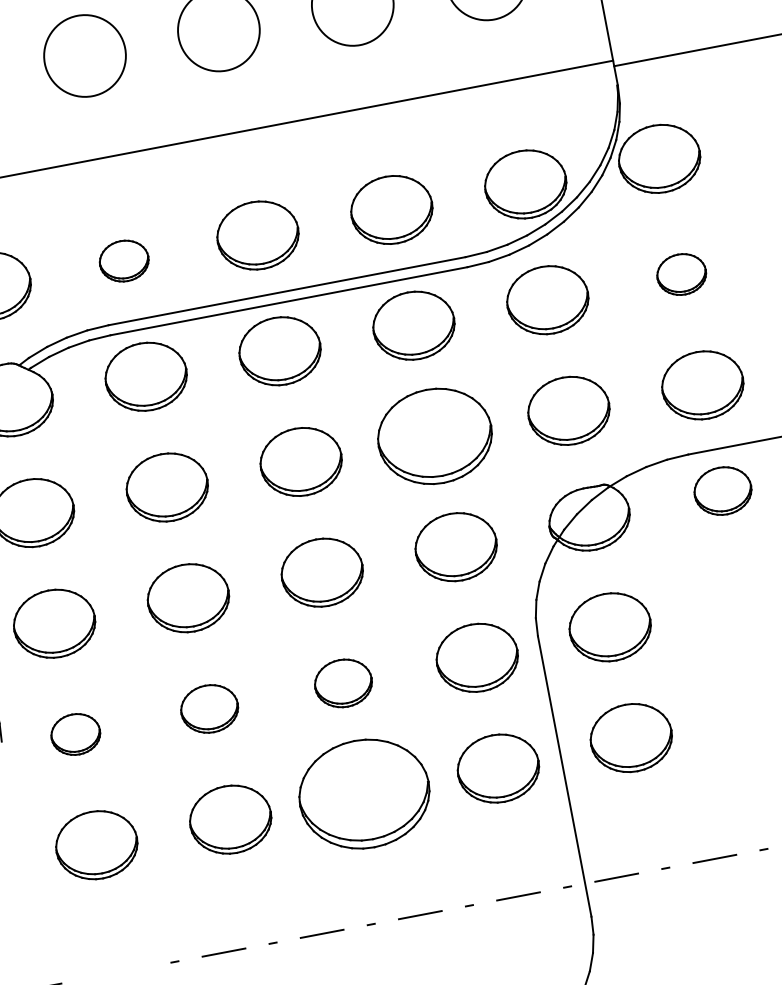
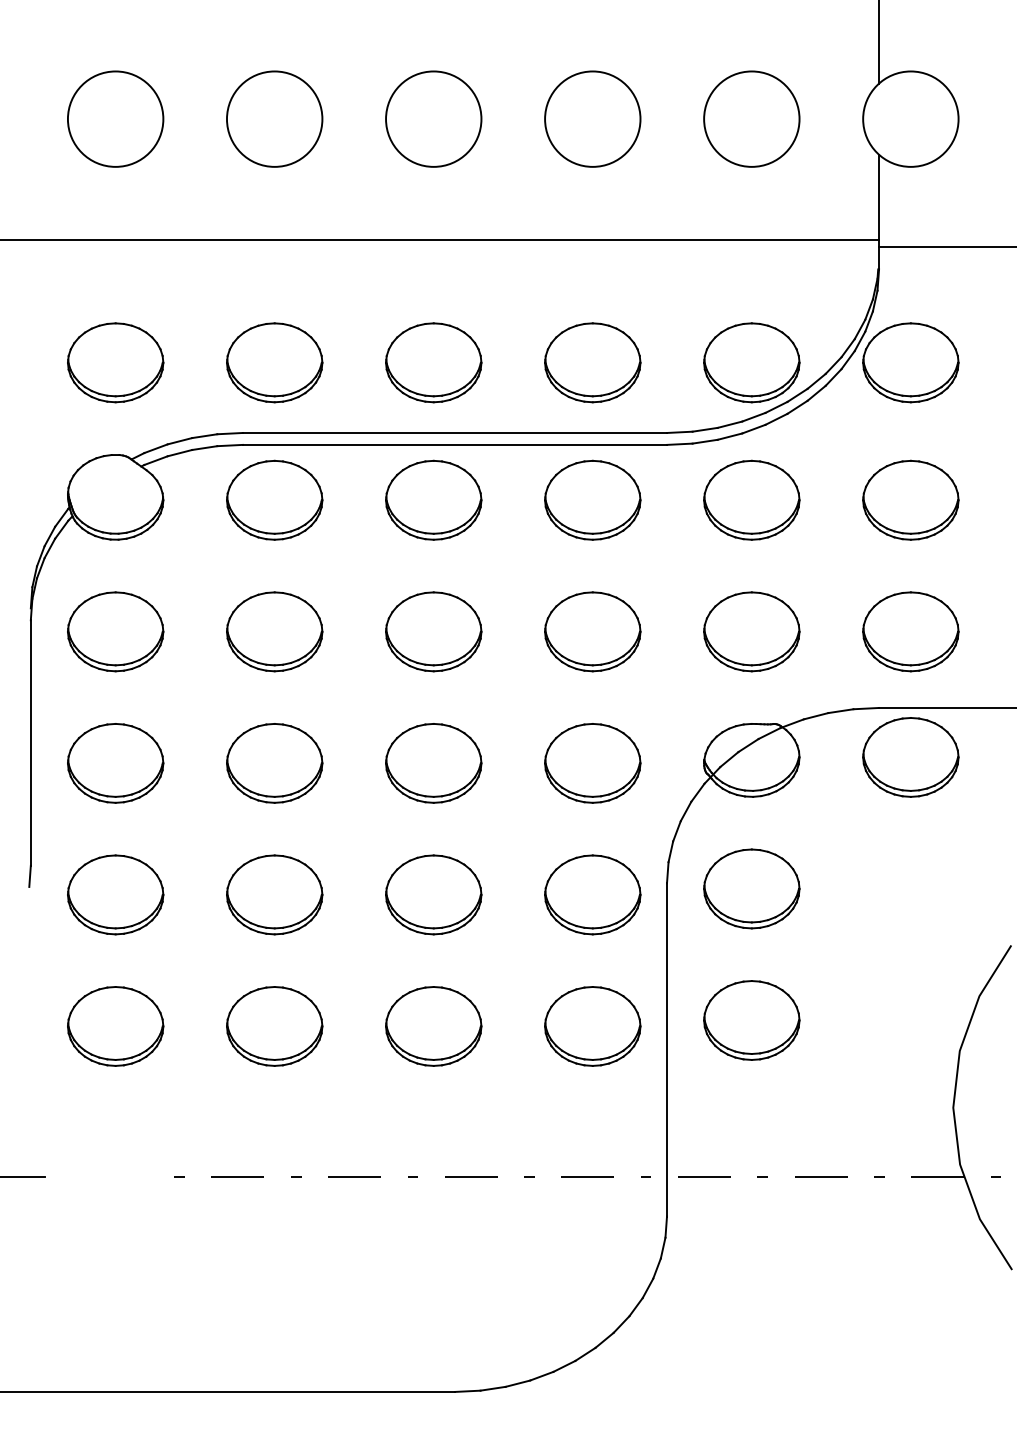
part: (123, 260) -> (274, 362), size x1.67
part: (681, 274) -> (910, 499), size x1.67
part: (434, 436) -> (592, 631), size x0.71
part: (722, 491) -> (910, 757), size x1.43
part: (343, 683) -> (433, 894), size x1.43
part: (209, 708) -> (274, 894), size x1.43
part: (75, 734) -> (115, 894), size x1.67
part: (364, 794) -> (433, 1026), size x0.62

